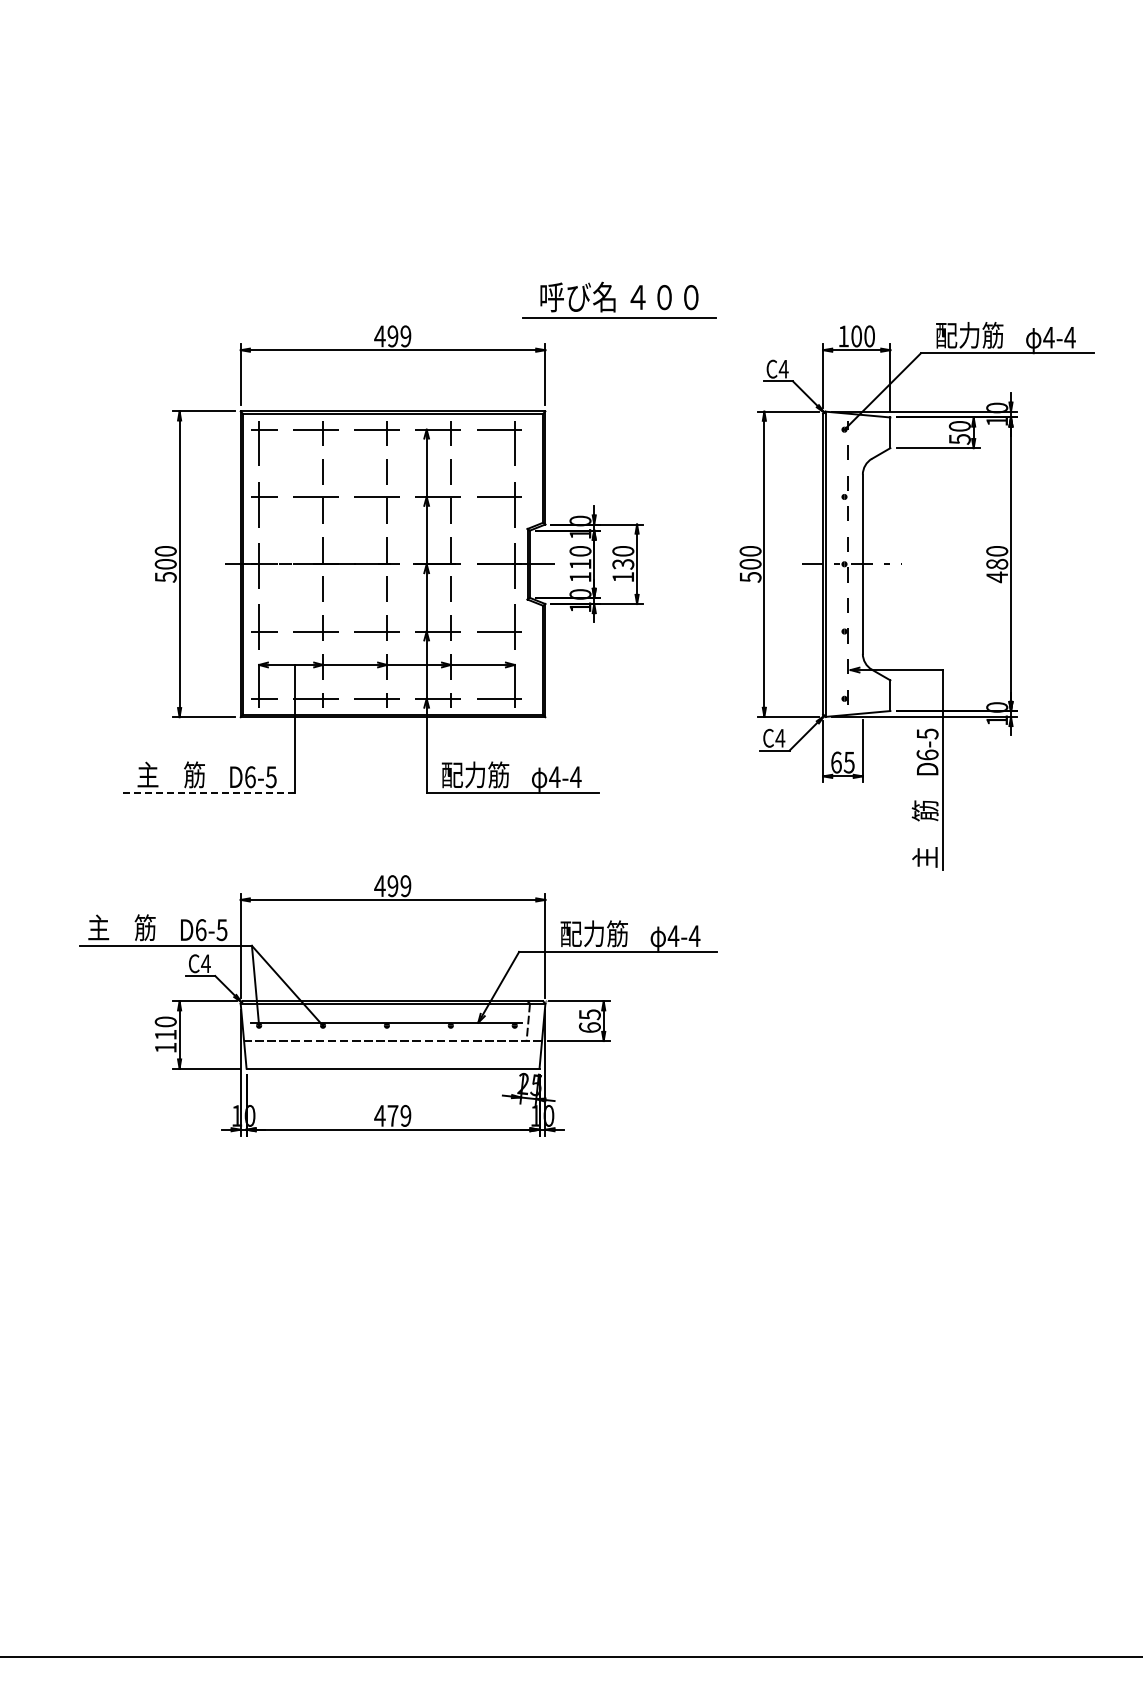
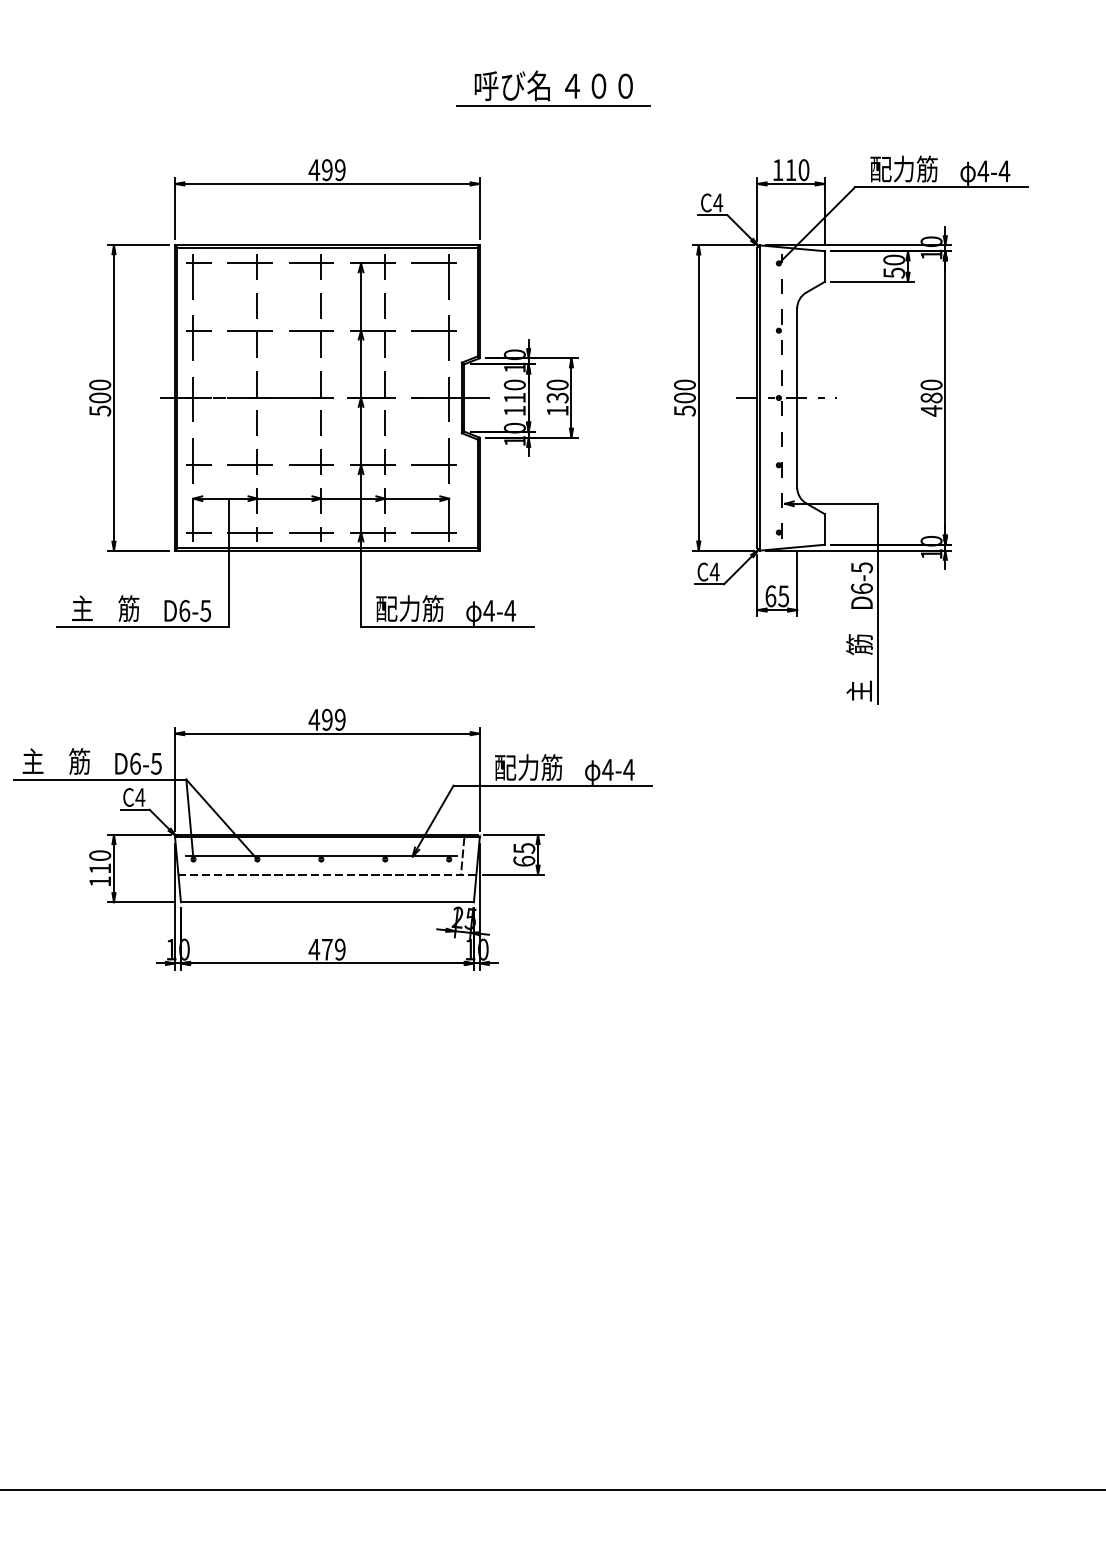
part: (619, 299) -> (553, 88), moved
text: (856, 336) -> (790, 170), 100 -> 110
line: (208, 793) -> (142, 627), dashed -> solid

